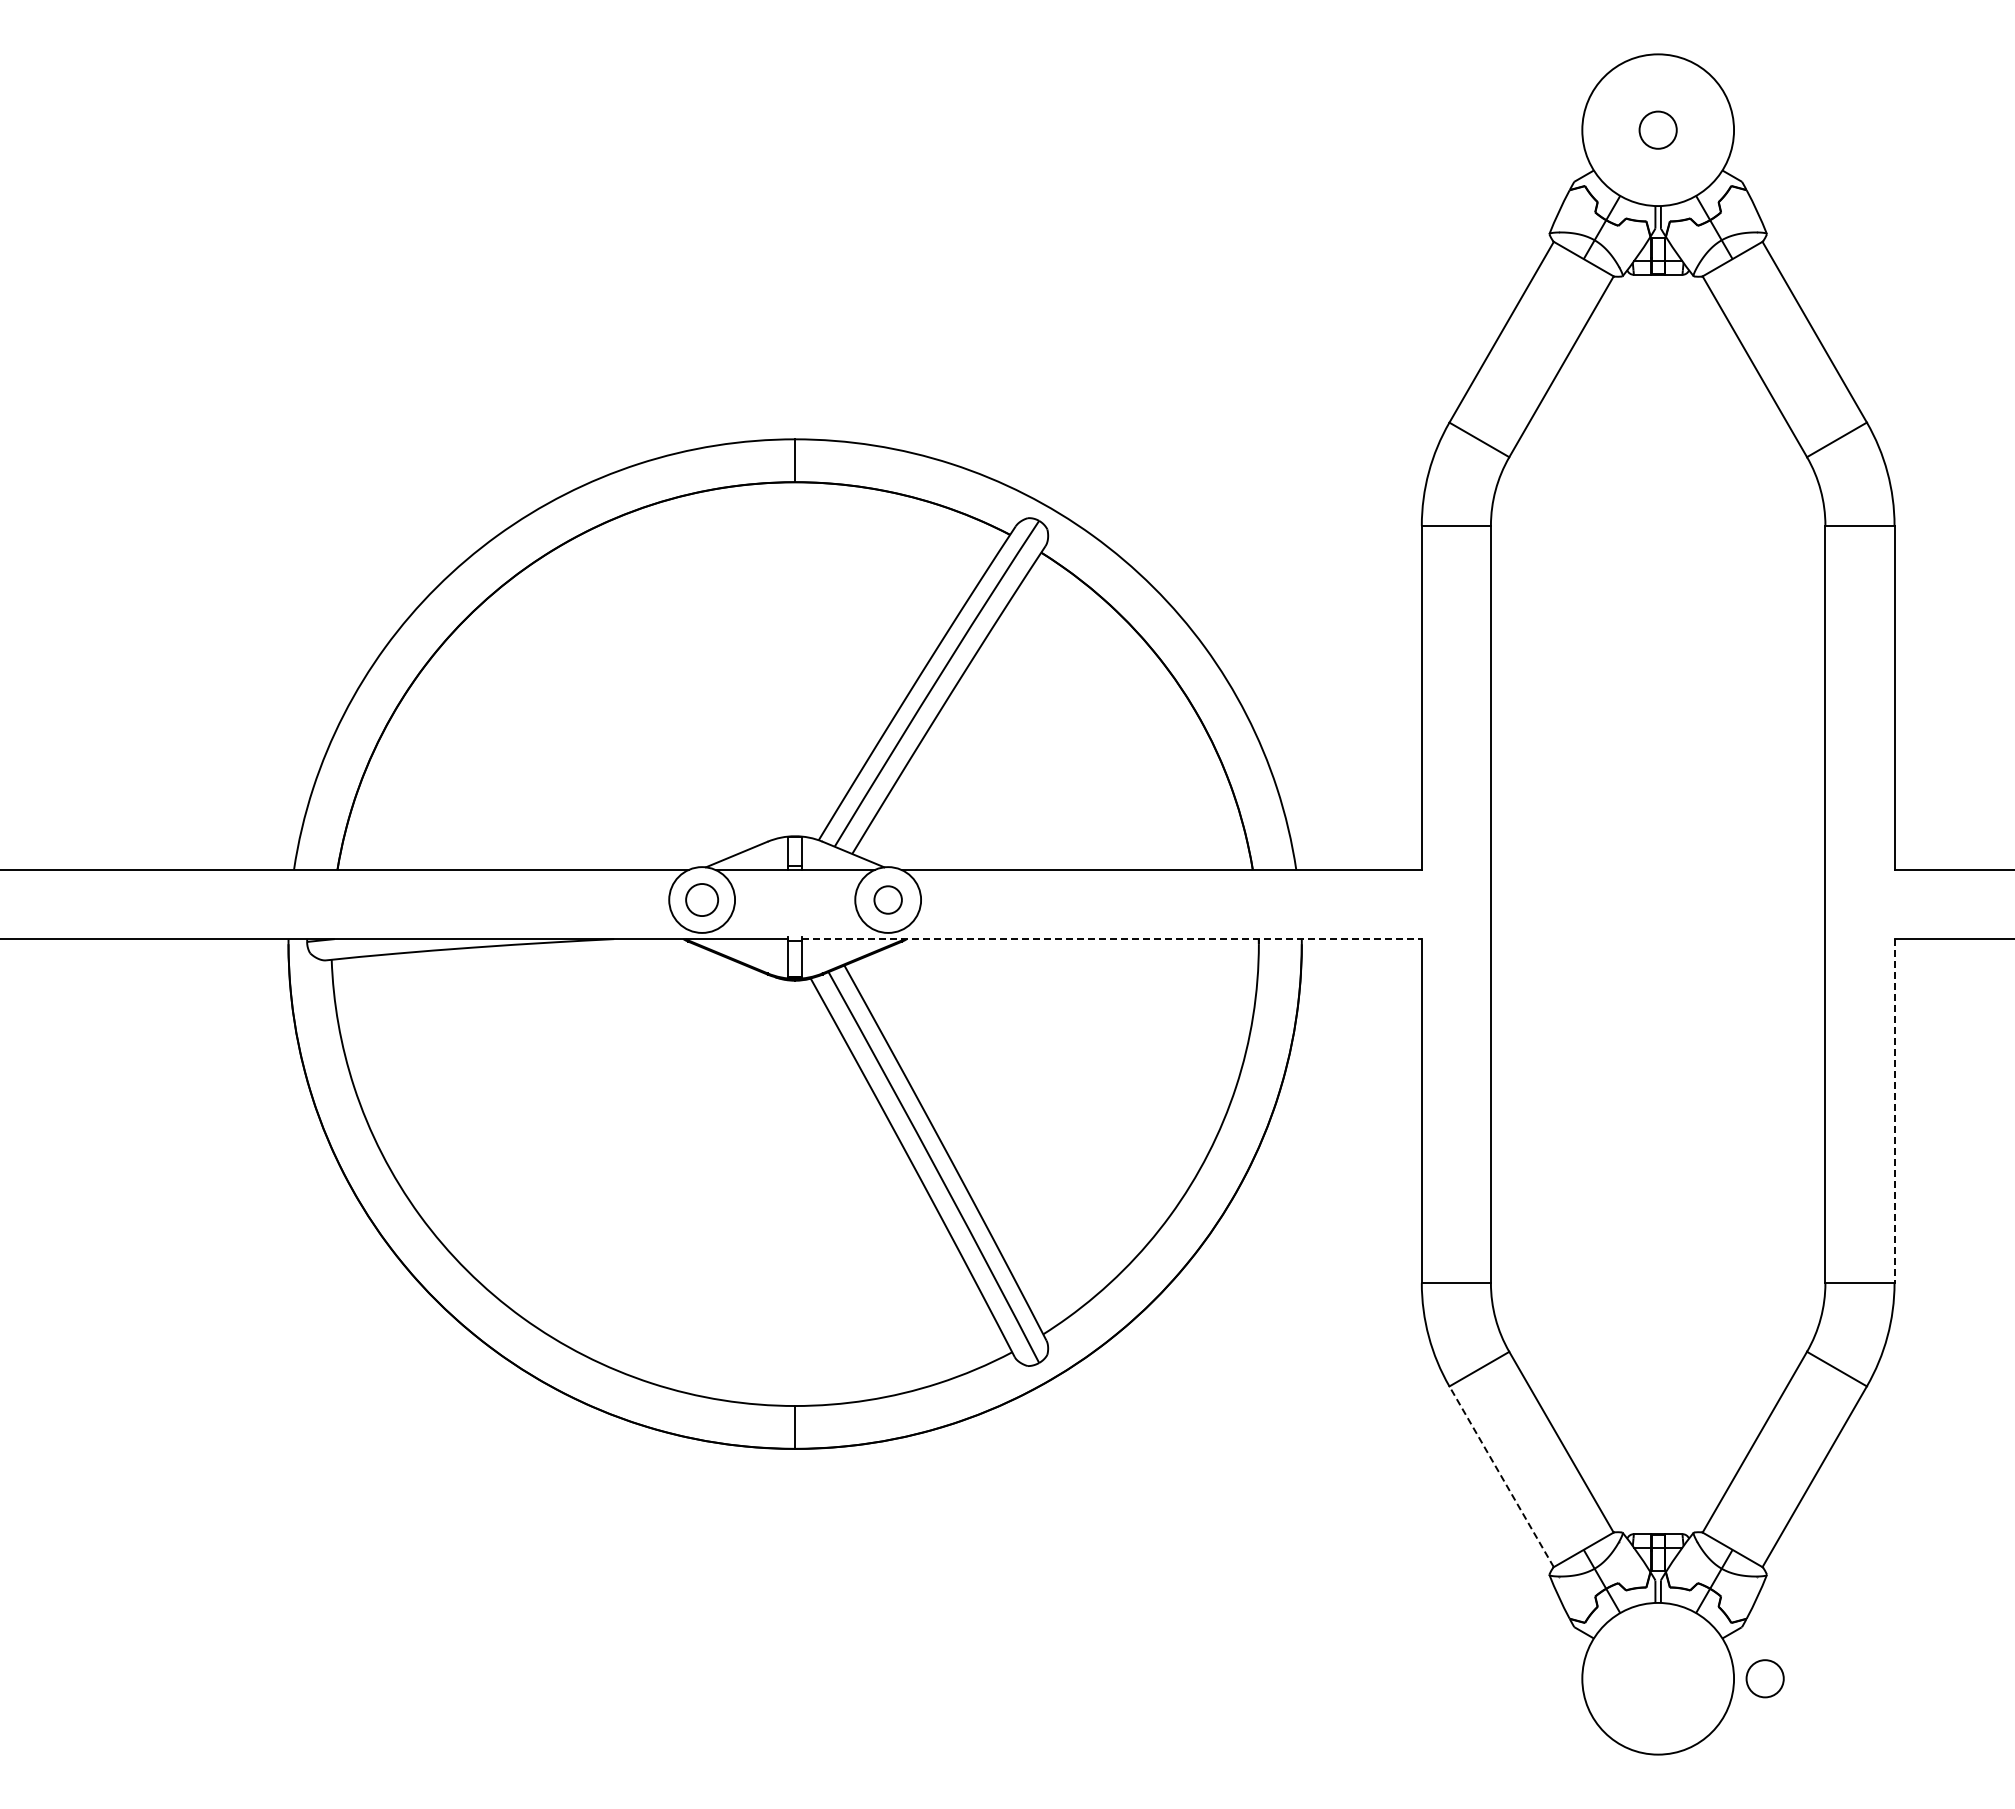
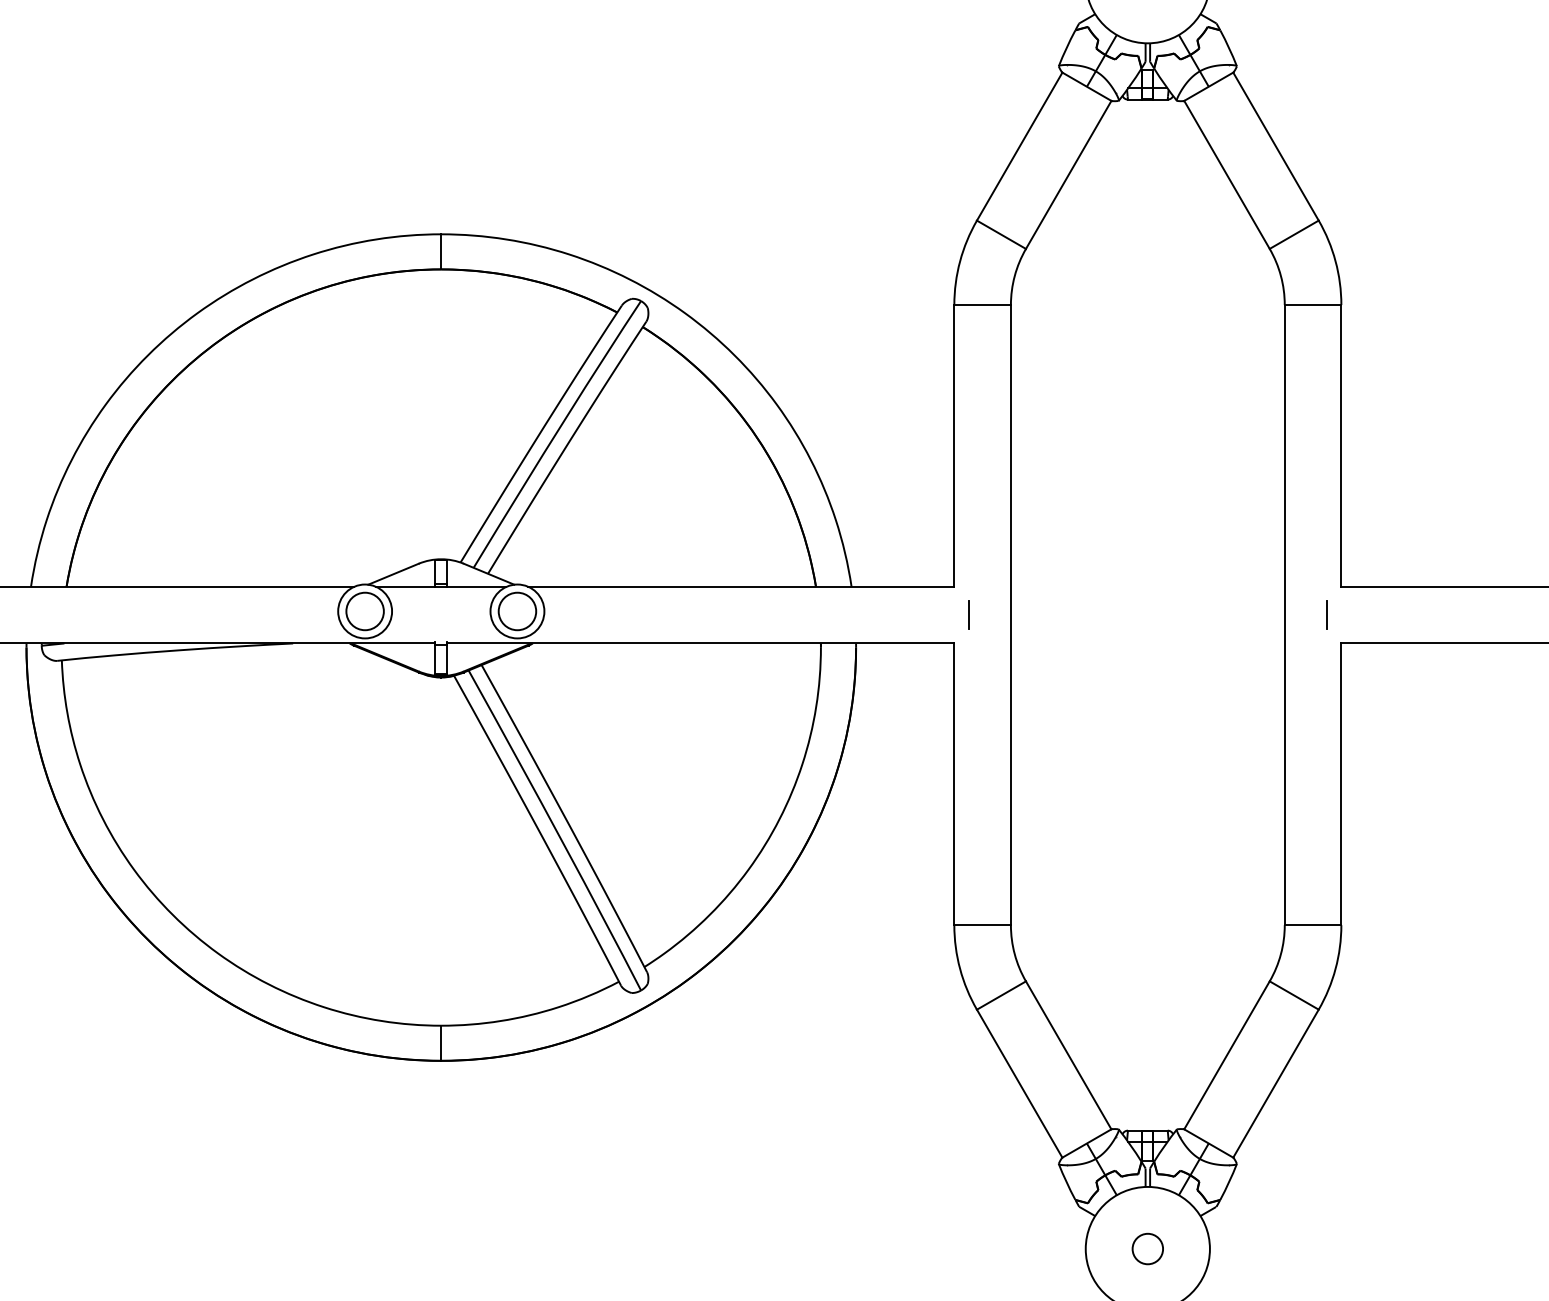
circle: (702, 899) -> (365, 611), size x1.43
circle: (888, 899) -> (517, 611), size x1.67
line: (1439, 904) -> (968, 615), added
line: (1877, 904) -> (1327, 615), added
line: (1112, 939) -> (701, 643), dashed -> solid
line: (1894, 1111) -> (1341, 784), dashed -> solid
line: (1501, 1476) -> (1019, 1083), dashed -> solid
circle: (1764, 1678) -> (1147, 1248), moved

